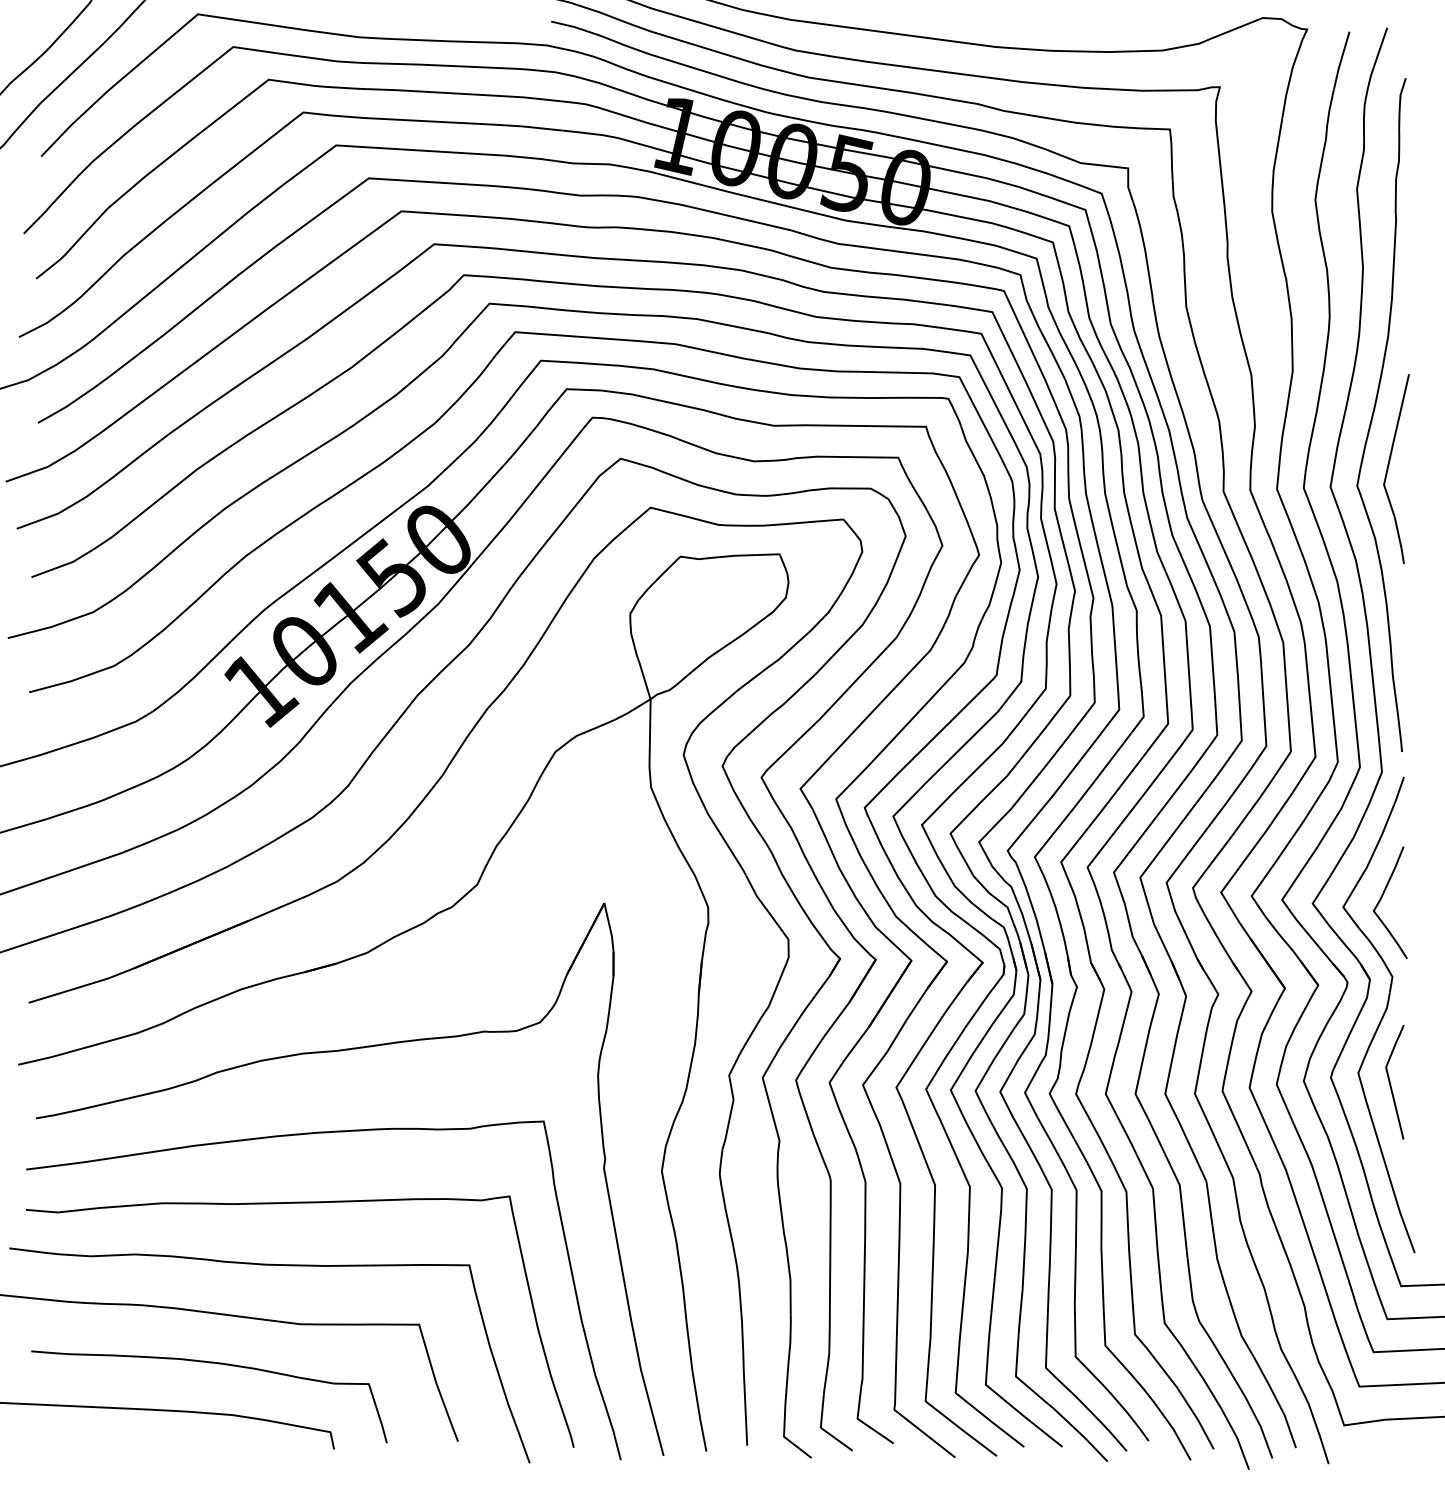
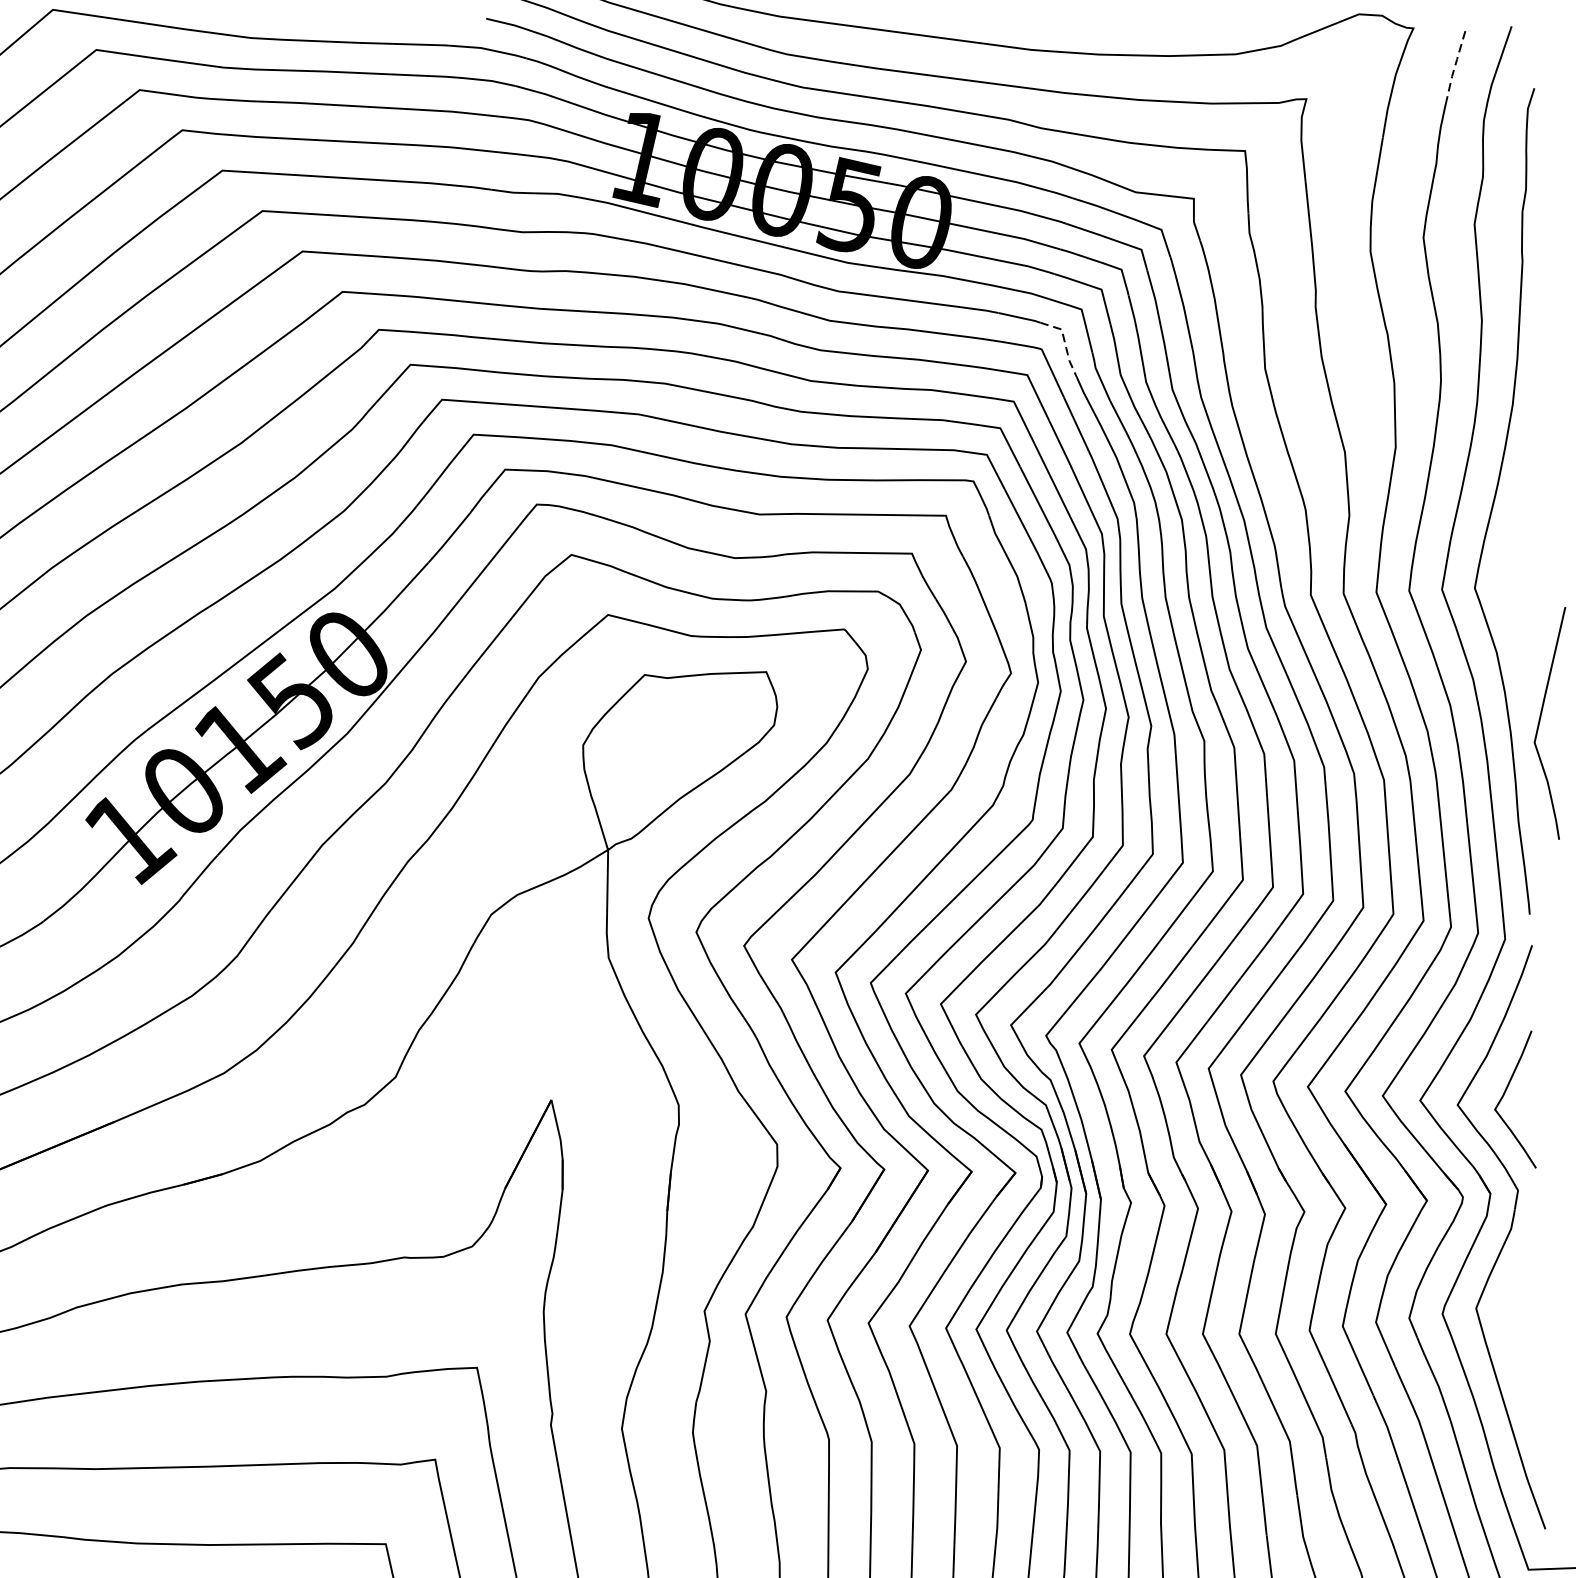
line: (1341, 60) -> (1455, 66), solid -> dashed
line: (1023, 286) -> (1065, 343), solid -> dashed
curve: (1389, 465) -> (1541, 718), moved
curve: (1391, 1084) -> (1516, 1322), removed

